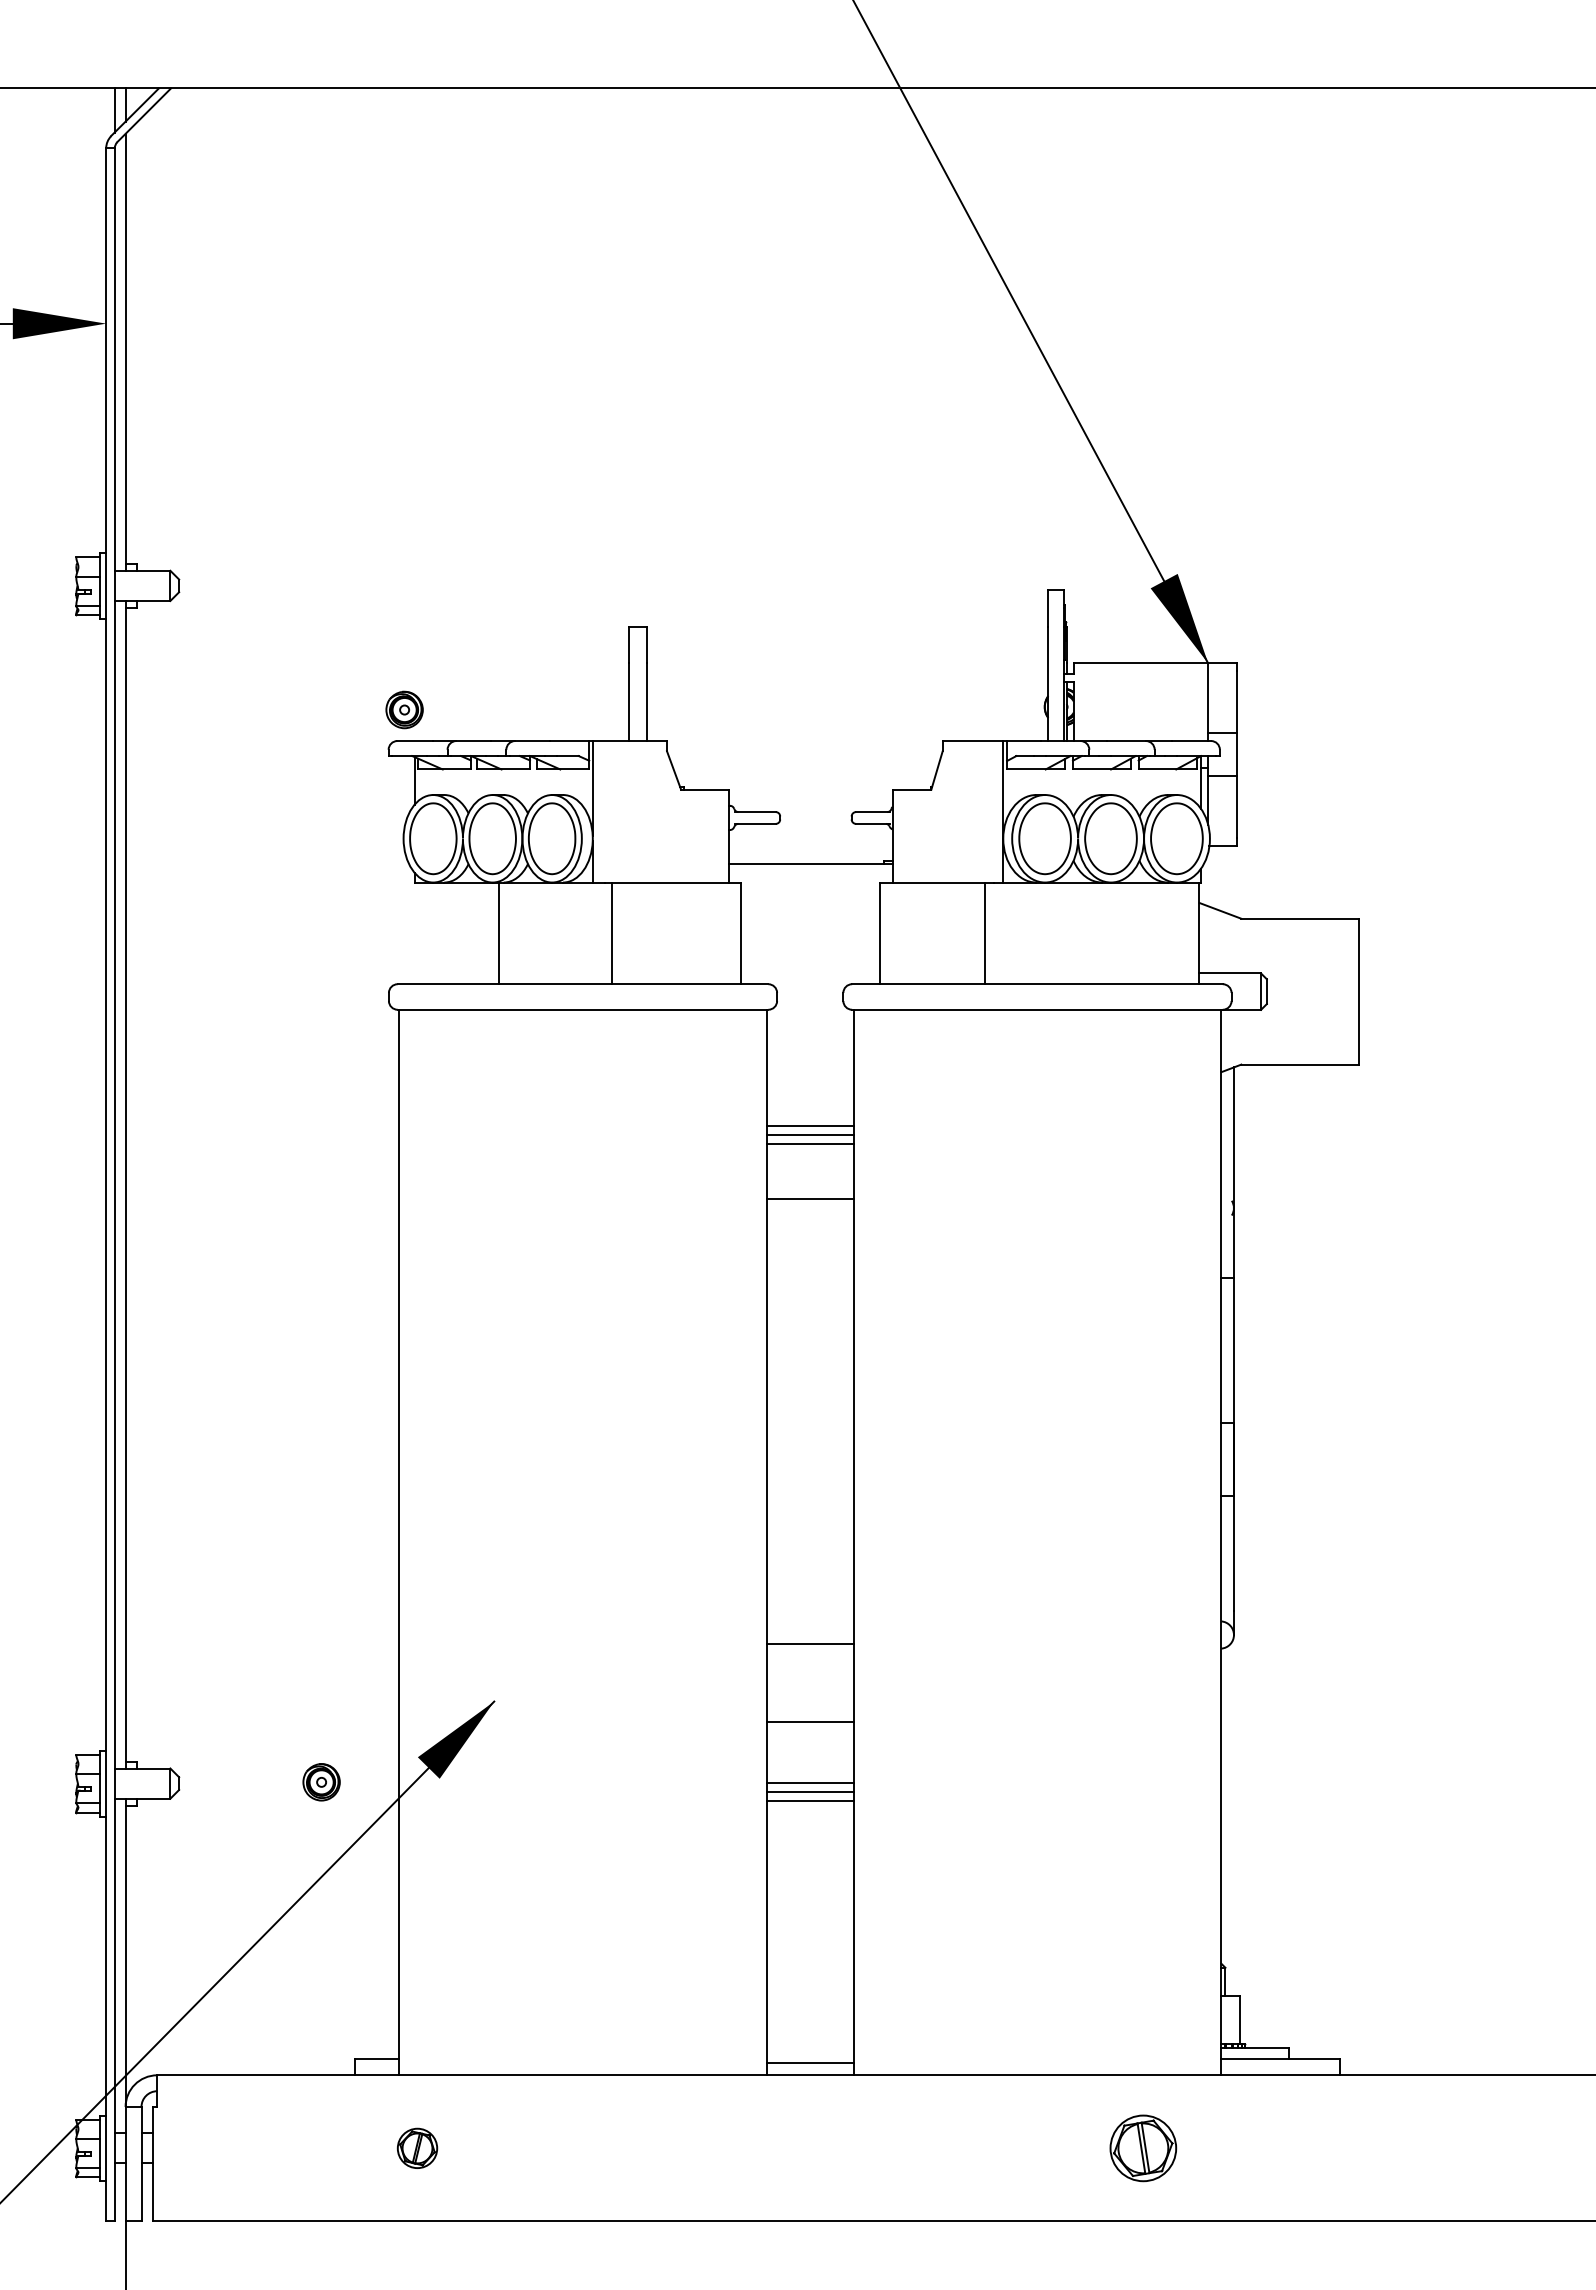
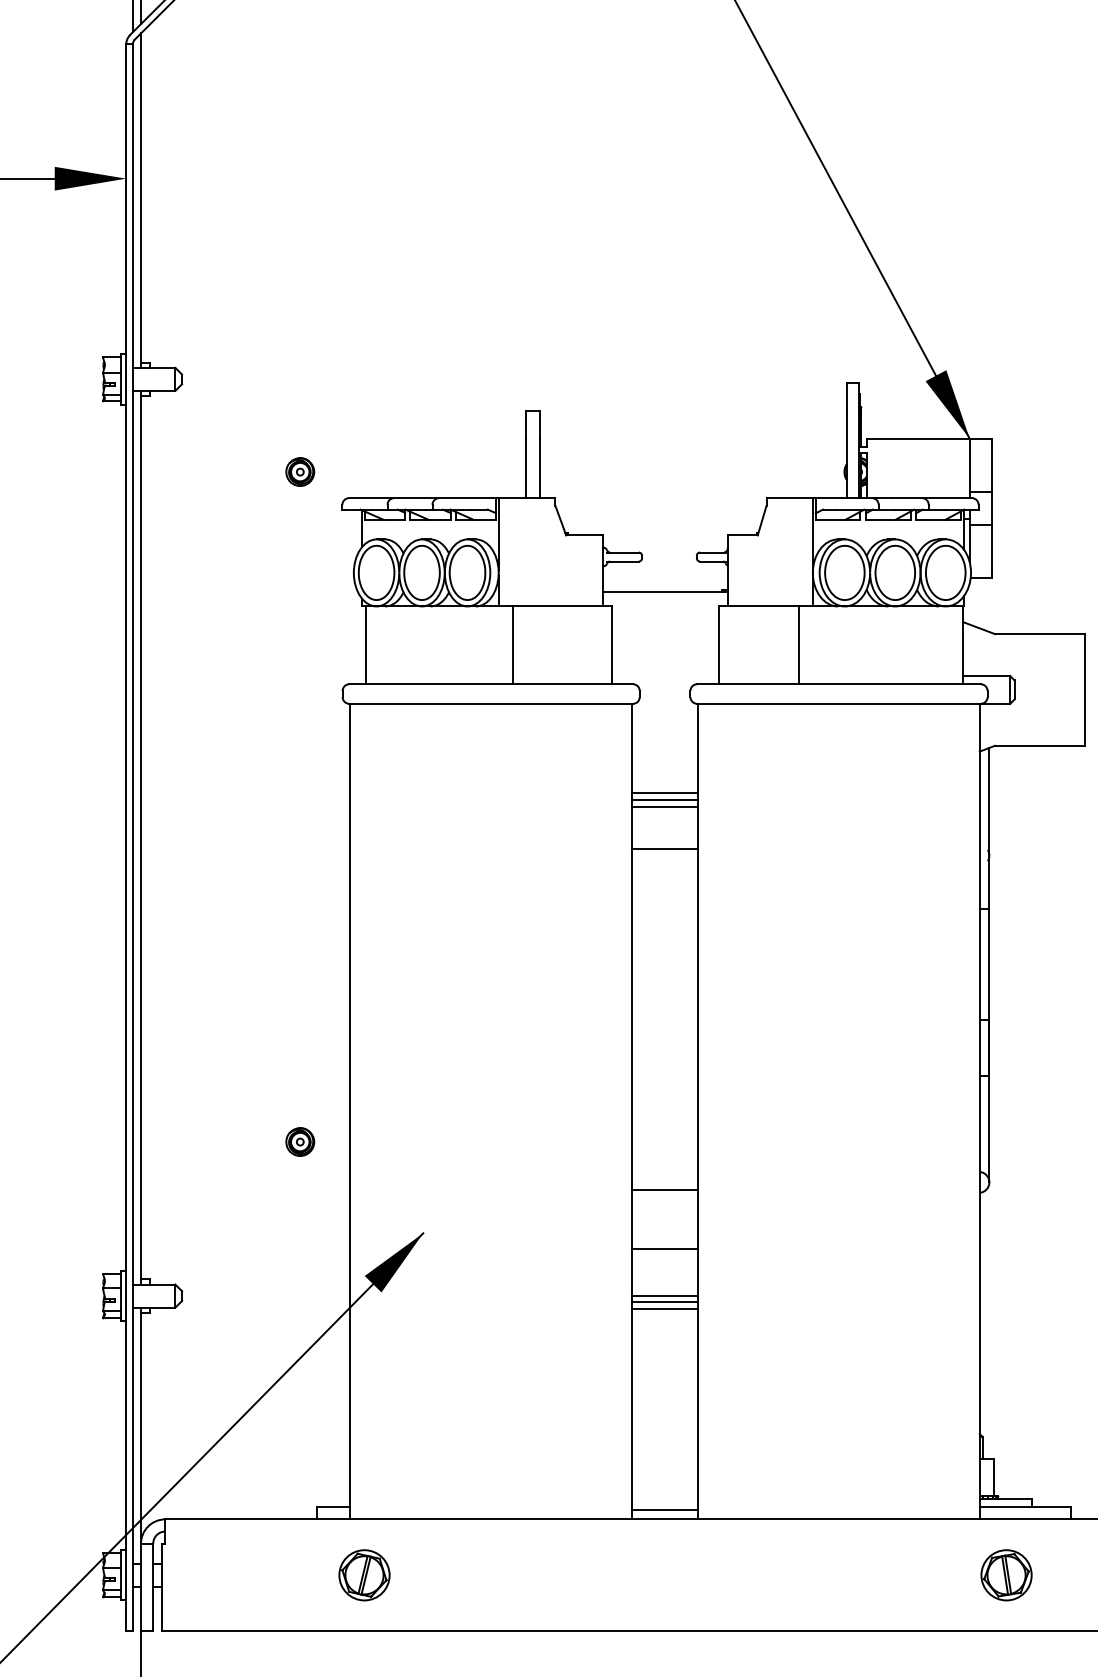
part: (404, 709) -> (300, 471), moved
line: (499, 933) -> (366, 645), moved
part: (321, 1782) -> (300, 1142), moved
part: (417, 2148) -> (364, 1575), size x1.67
part: (1143, 2148) -> (1006, 1575), moved

